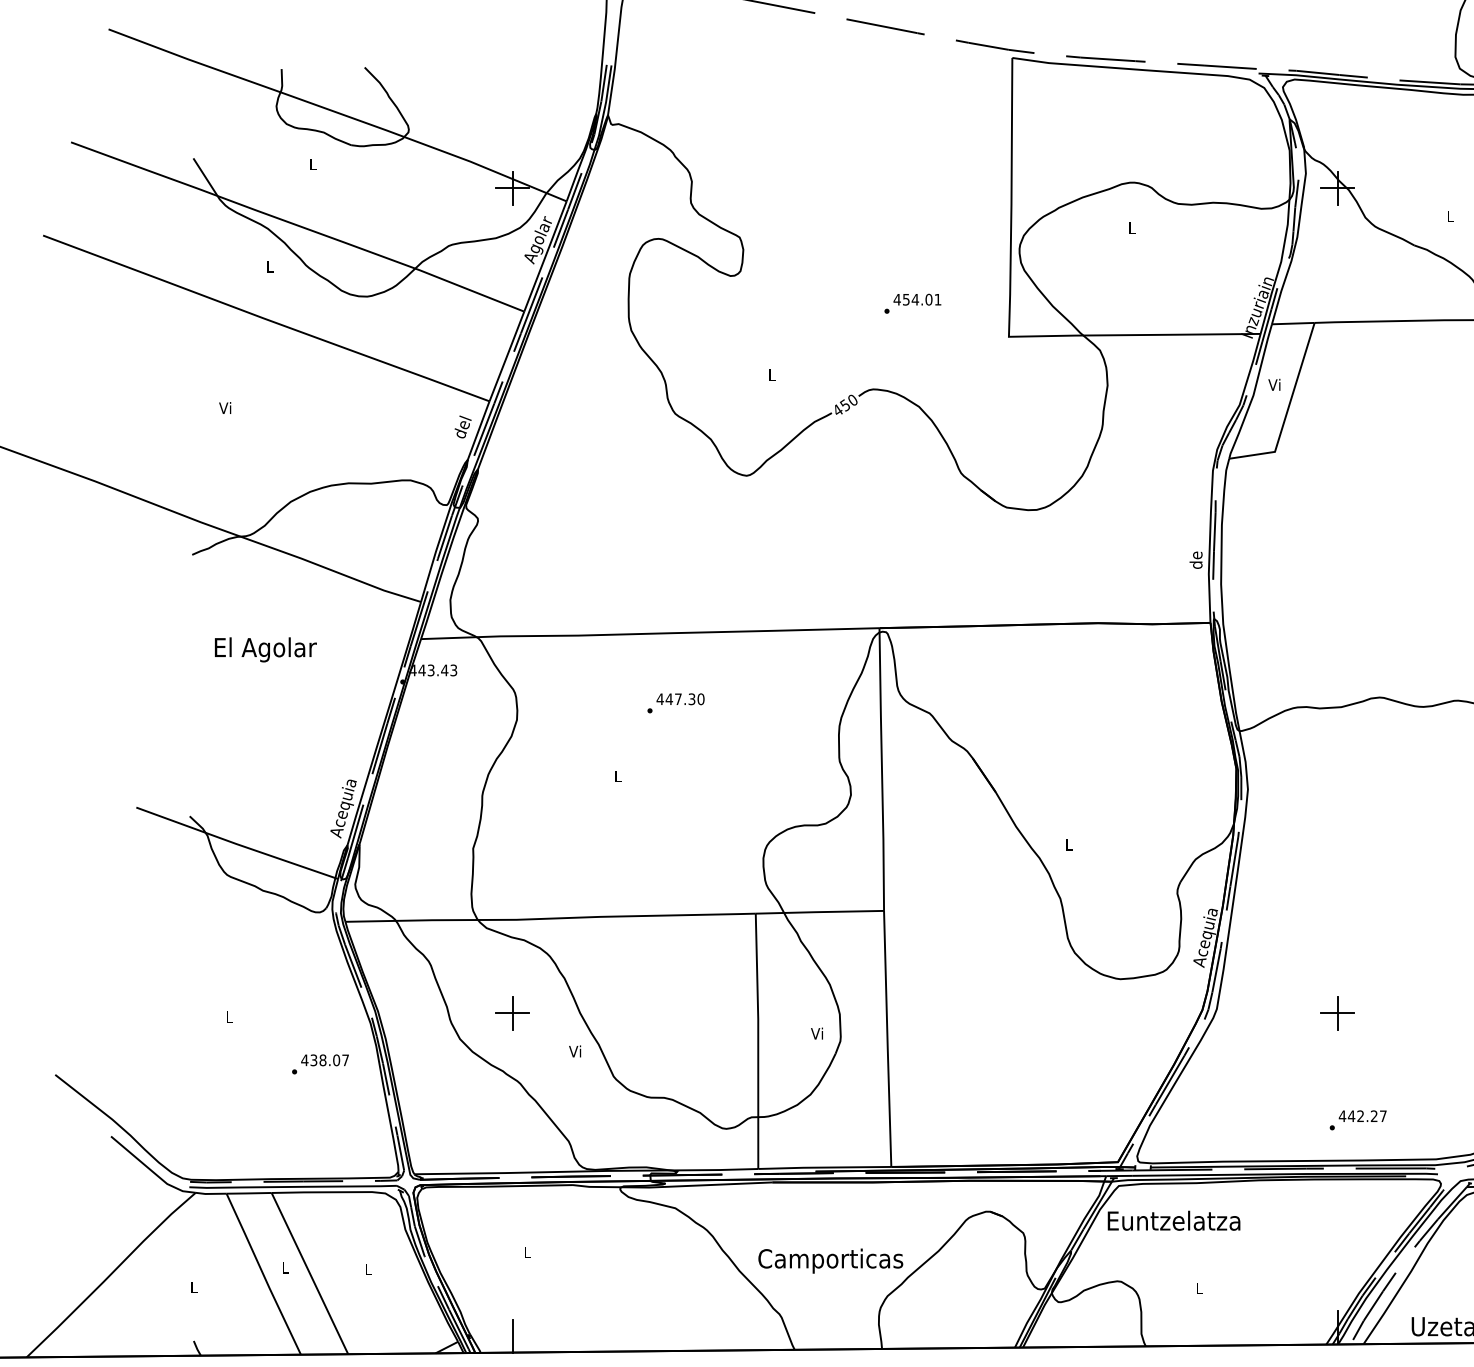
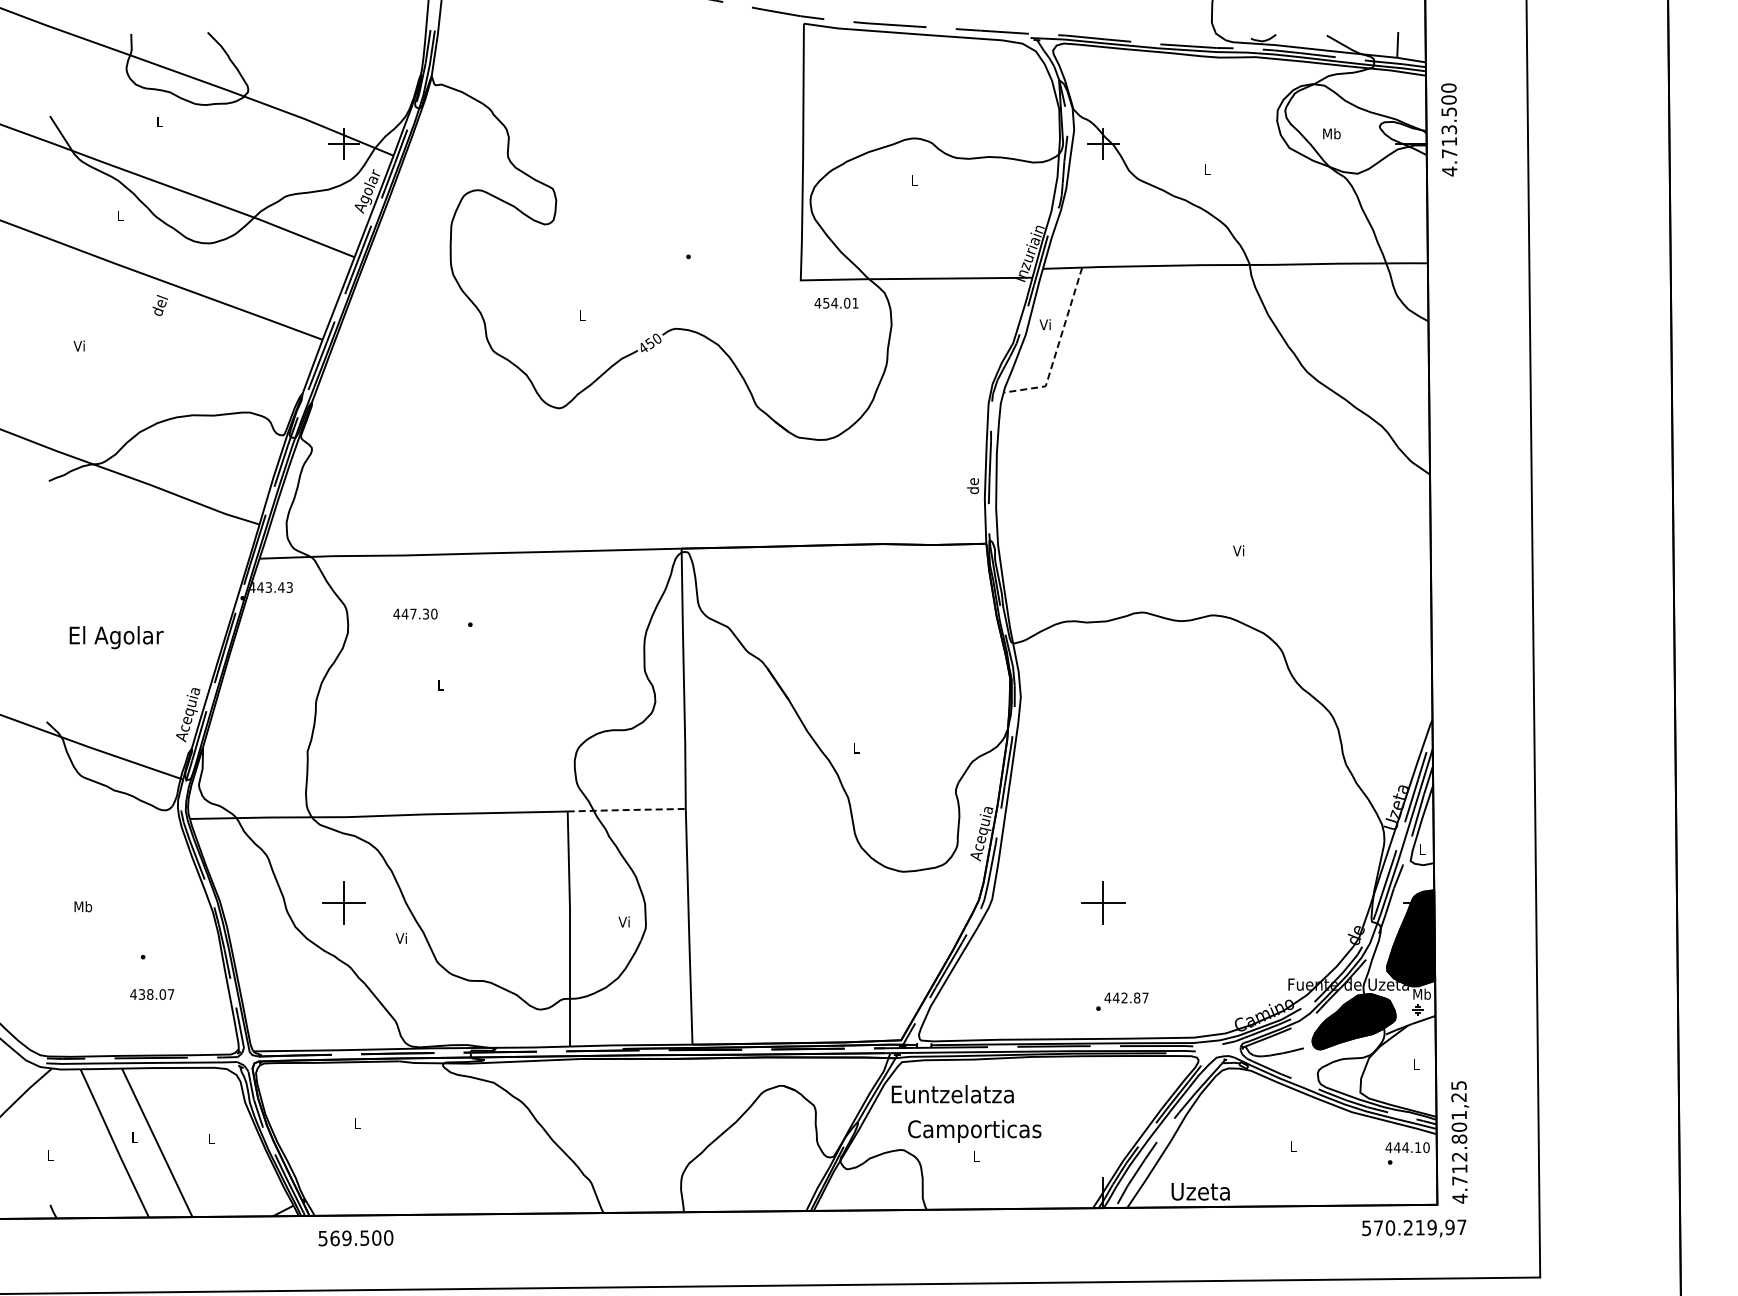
text: (917, 298) -> (836, 302), moved
line: (1287, 410) -> (1057, 348), solid -> dashed
text: (462, 427) -> (159, 305), moved
text: (265, 649) -> (116, 637), moved
text: (680, 698) -> (415, 613), moved
line: (818, 912) -> (625, 810), solid -> dashed
part: (512, 1012) -> (343, 902), size x1.4
part: (1337, 1012) -> (1103, 902), size x1.4
text: (229, 1016) -> (83, 906), L -> Mb
text: (325, 1060) -> (152, 994), moved
text: (1374, 1115) -> (1137, 997), 442.27 -> 442.87
text: (830, 1260) -> (974, 1130), moved
line: (513, 1336) -> (344, 1200), removed

